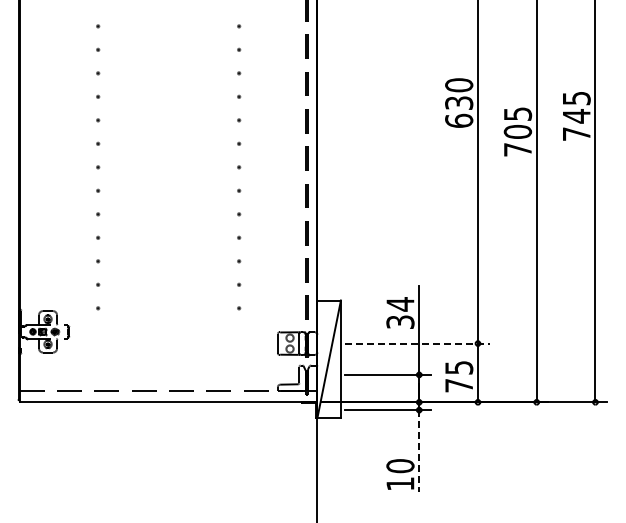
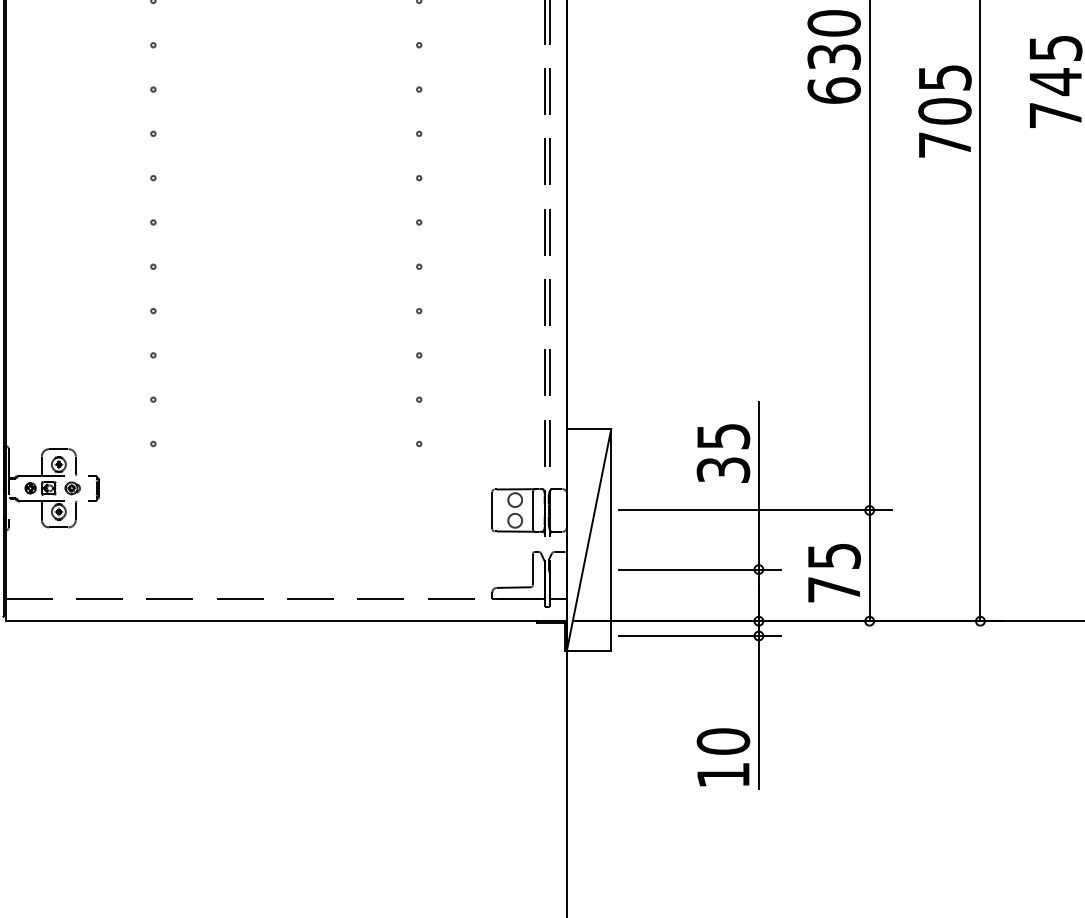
text: (400, 304) -> (723, 436), 34 -> 35
line: (417, 343) -> (755, 510), dashed -> solid
line: (419, 450) -> (759, 712), dashed -> solid

